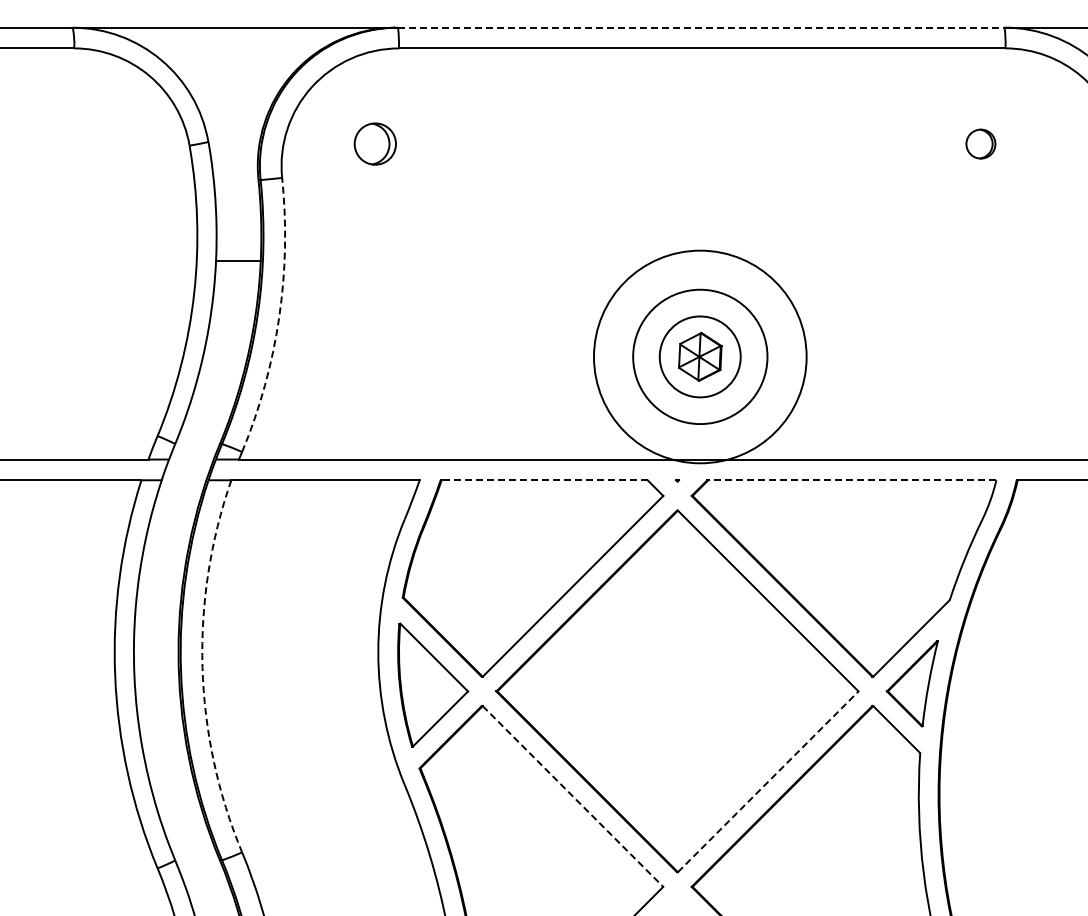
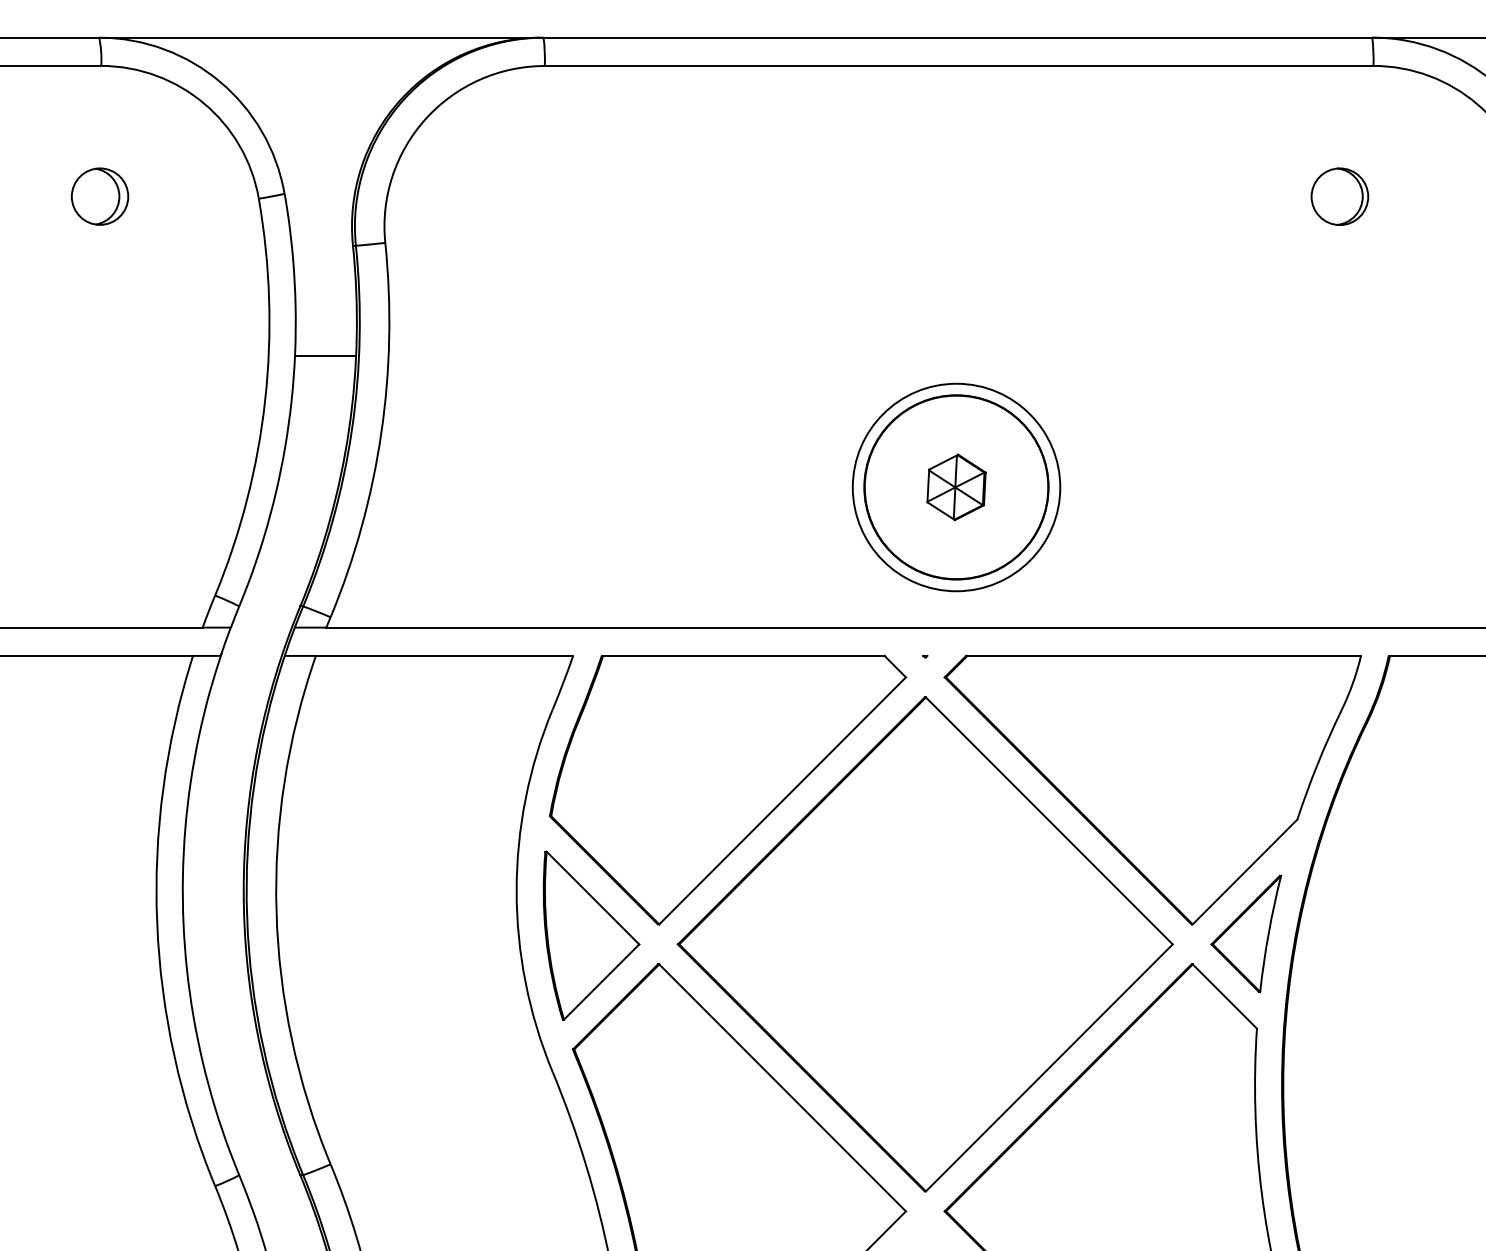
line: (701, 27) -> (958, 37), dashed -> solid
part: (374, 143) -> (98, 195), moved
part: (980, 143) -> (1339, 195), size x1.43
arc: (279, 317) -> (381, 433), dashed -> solid
circle: (699, 356) -> (955, 486), size x1.67
circle: (700, 356) -> (956, 486), size x0.71
line: (544, 480) -> (743, 656), dashed -> solid
line: (851, 480) -> (1163, 656), dashed -> solid
arc: (202, 667) -> (276, 911), dashed -> solid
line: (768, 781) -> (1049, 1067), dashed -> solid
line: (573, 796) -> (783, 1087), dashed -> solid

